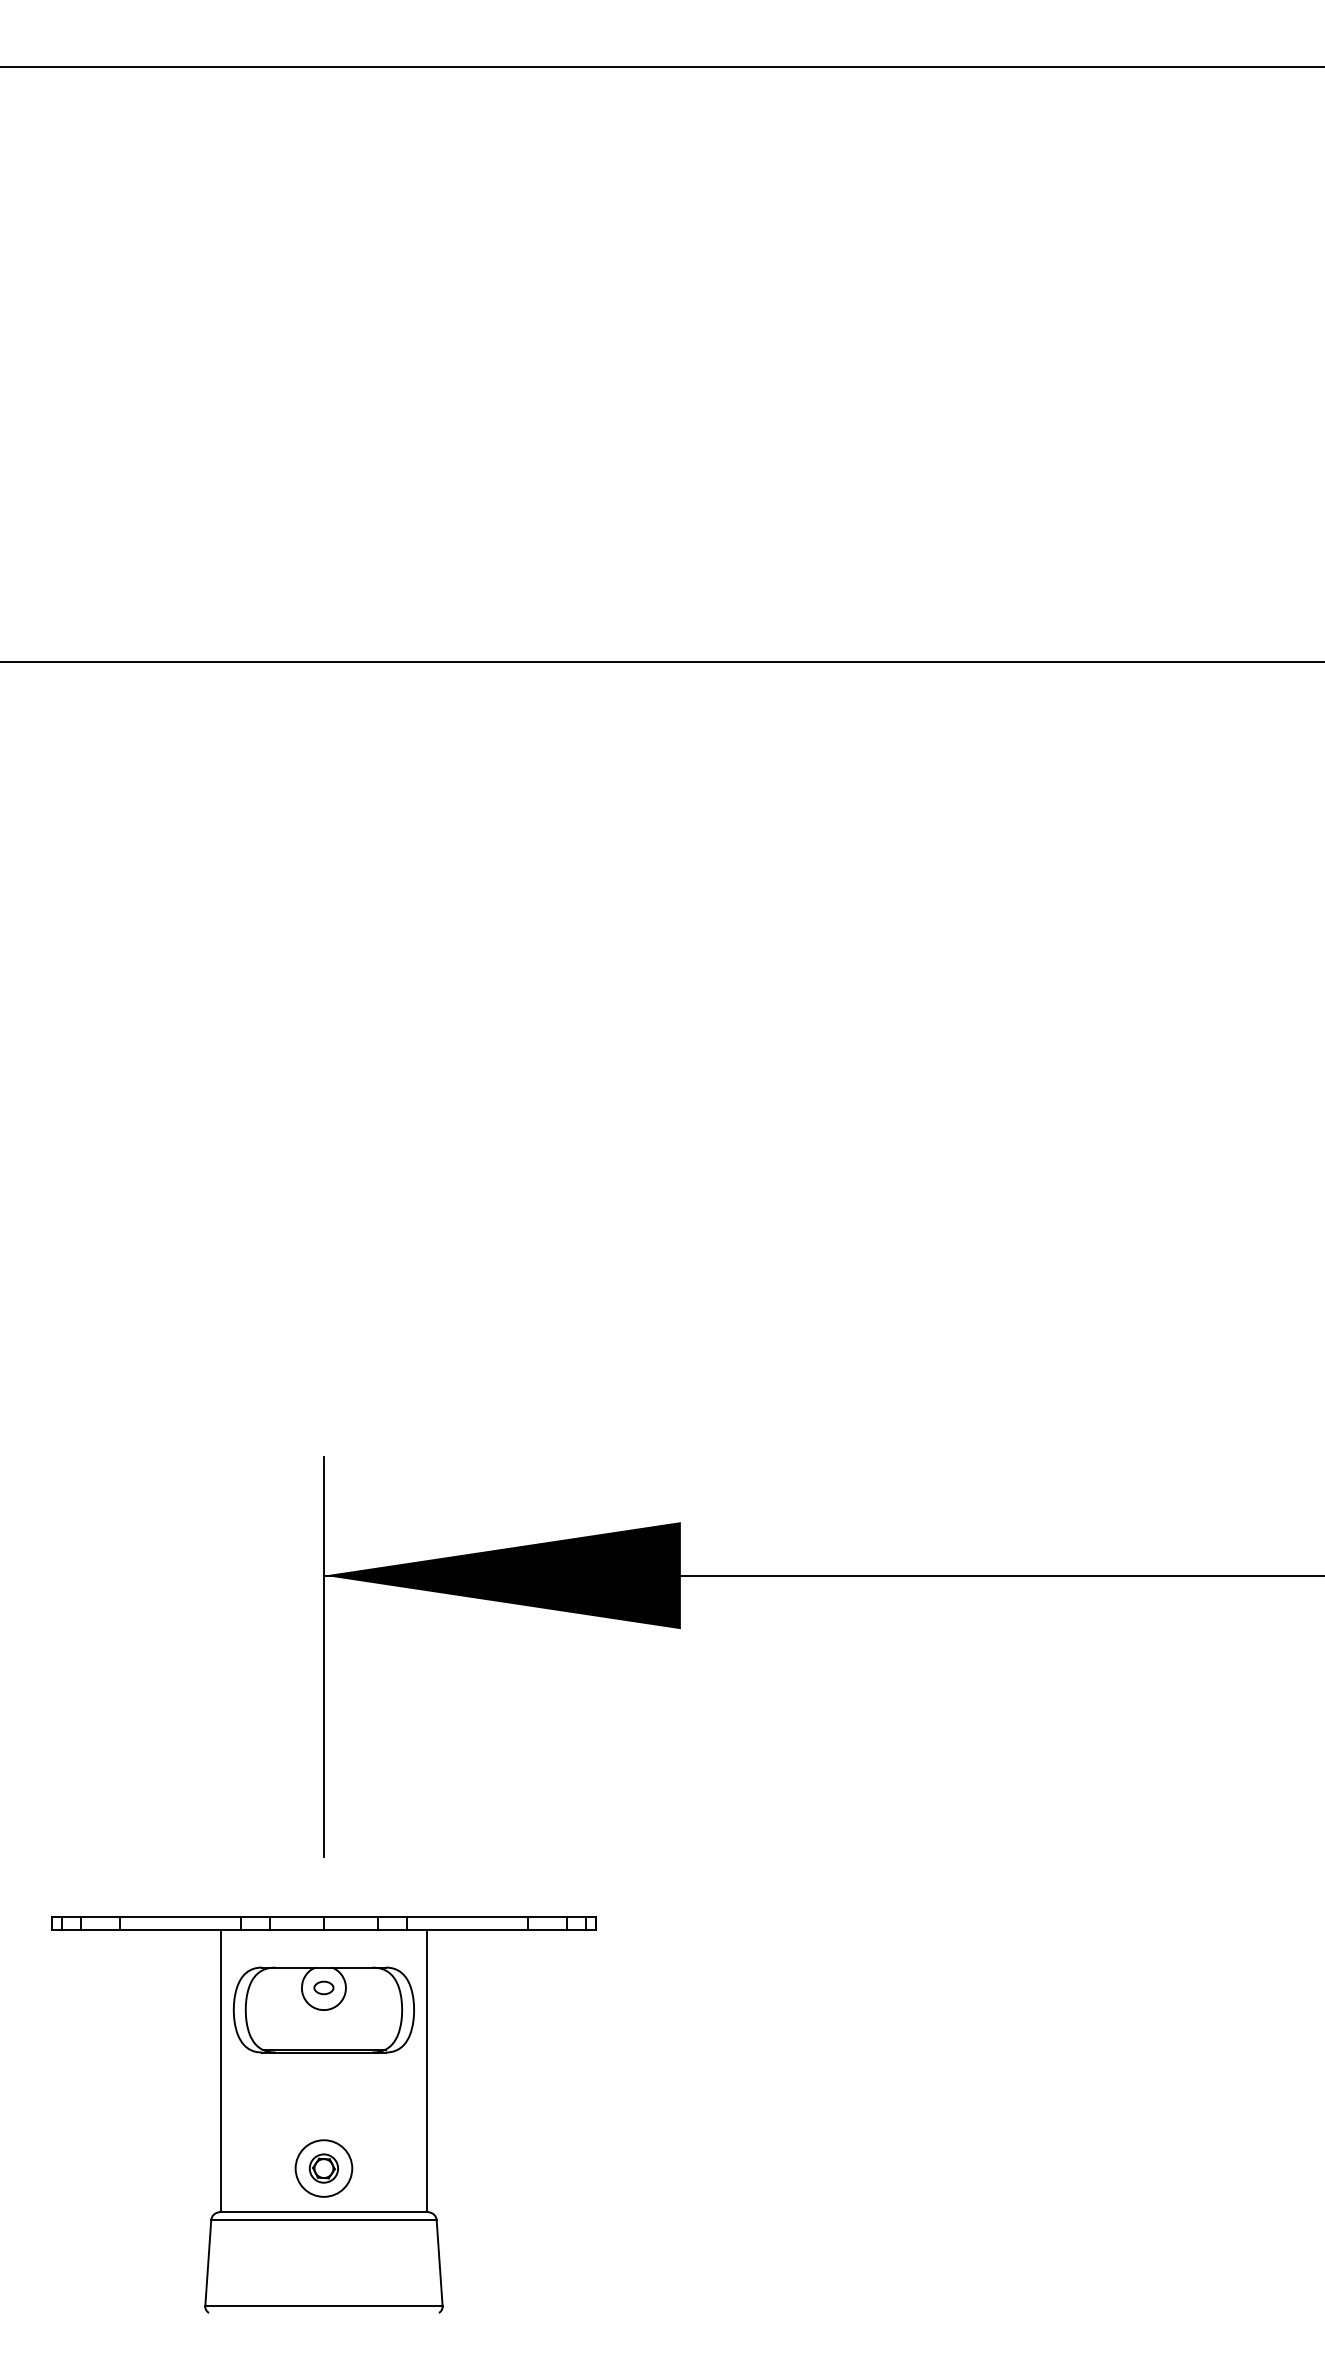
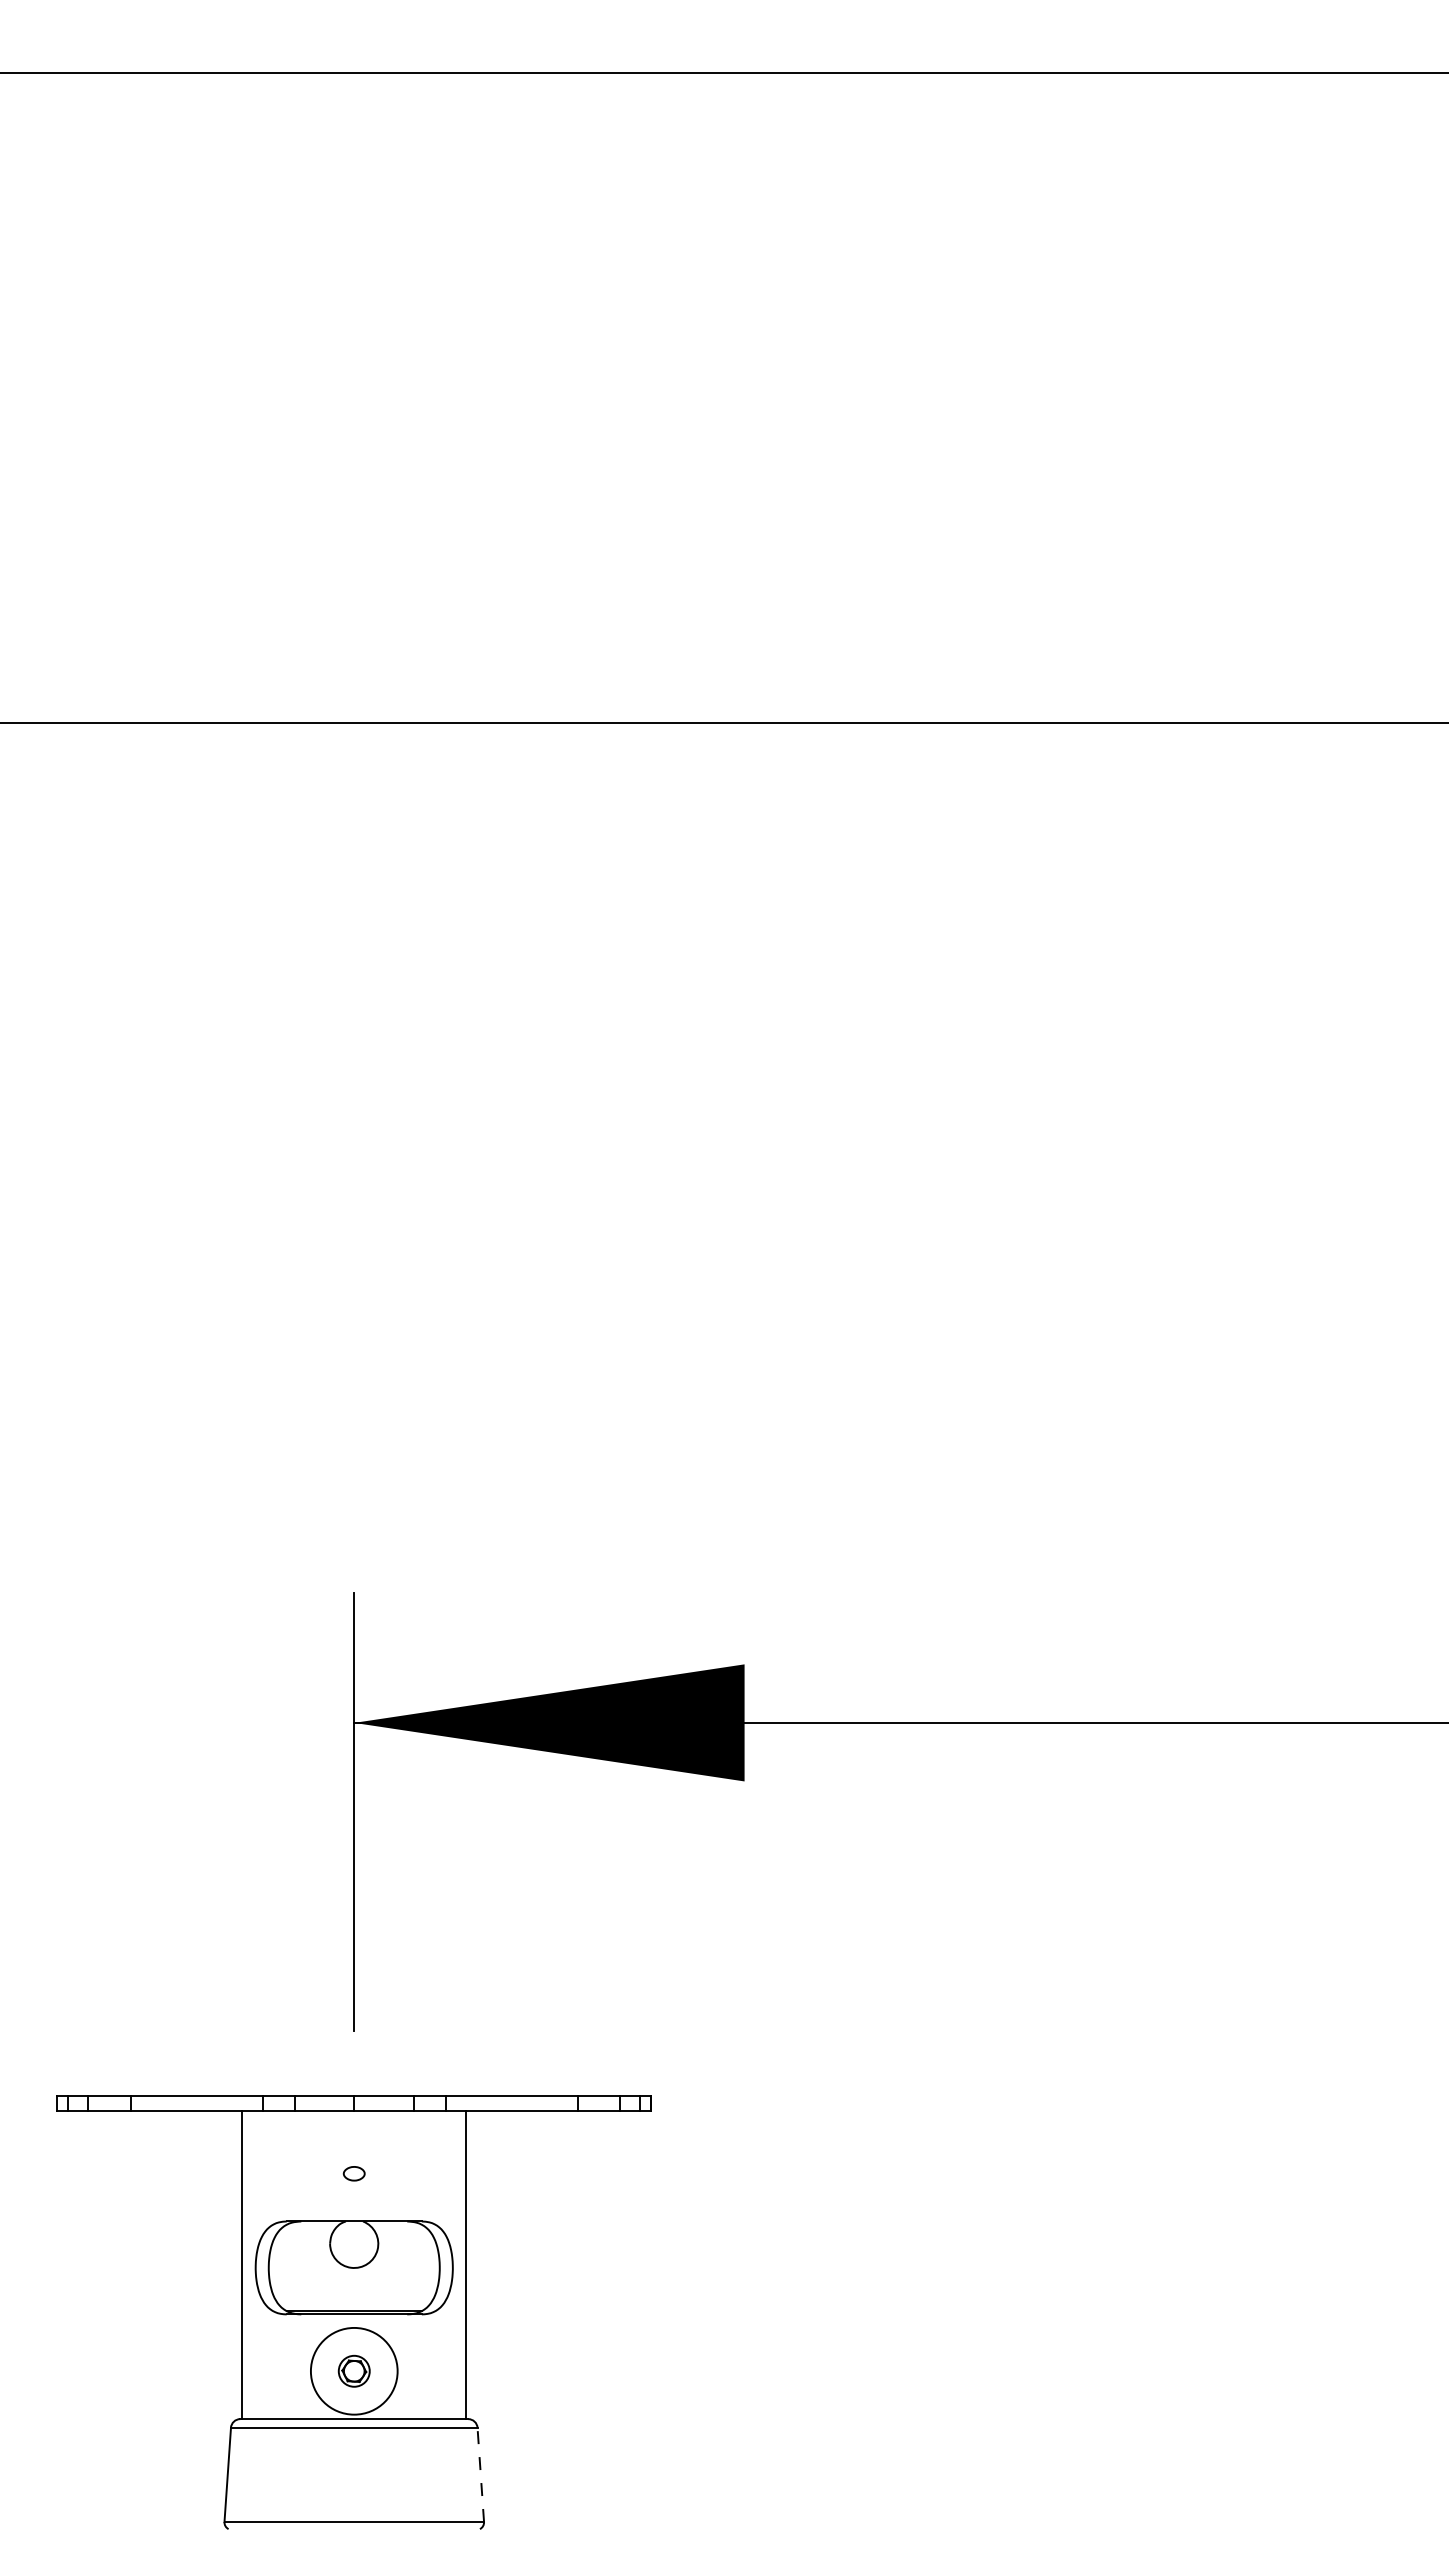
part: (323, 2009) -> (353, 2267), moved
circle: (324, 2168) -> (354, 2371), size x1.4
line: (439, 2262) -> (480, 2474), solid -> dashed

